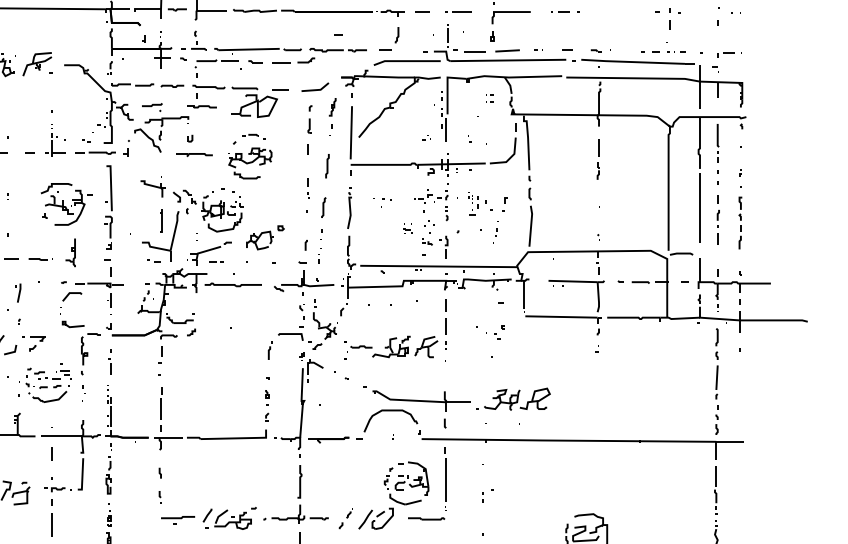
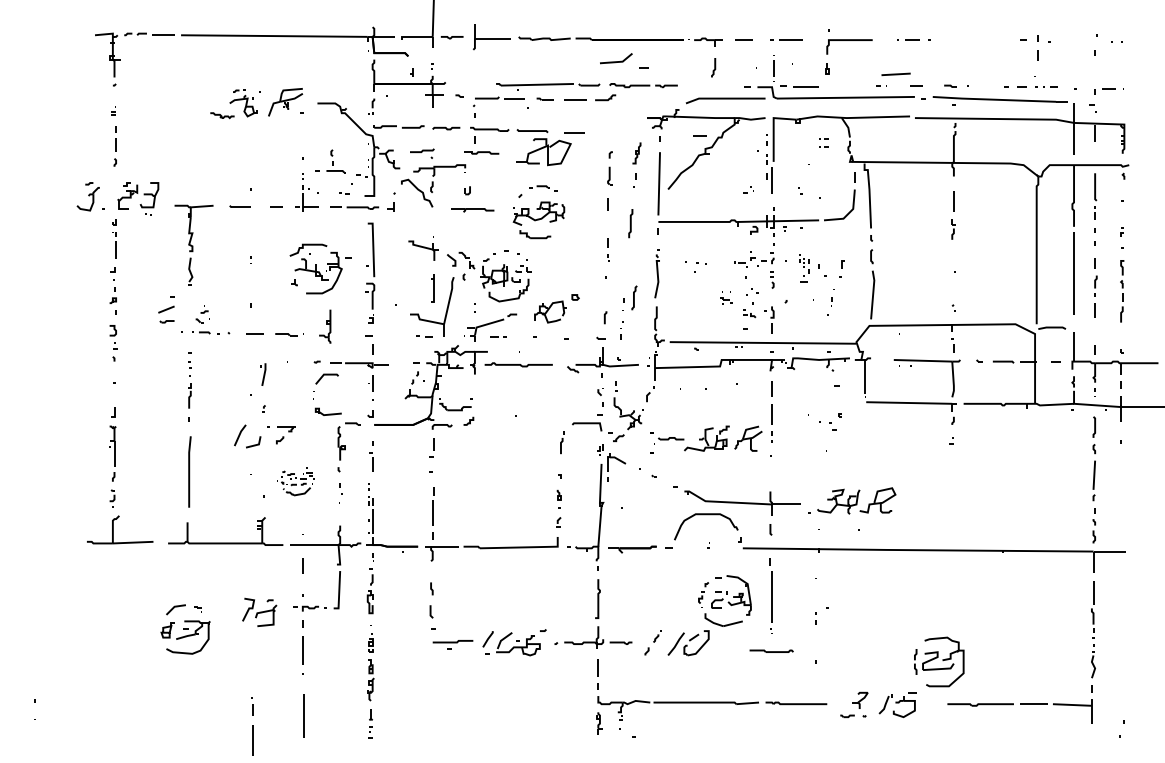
part: (194, 40) -> (330, 161), moved
line: (385, 50) -> (699, 135), moved
line: (507, 50) -> (895, 74), moved
line: (315, 89) -> (616, 61), moved
curve: (323, 207) -> (634, 297), moved
part: (45, 382) -> (295, 481), size x0.6
part: (159, 497) -> (431, 617), size x1.6
part: (426, 518) -> (771, 650), moved

